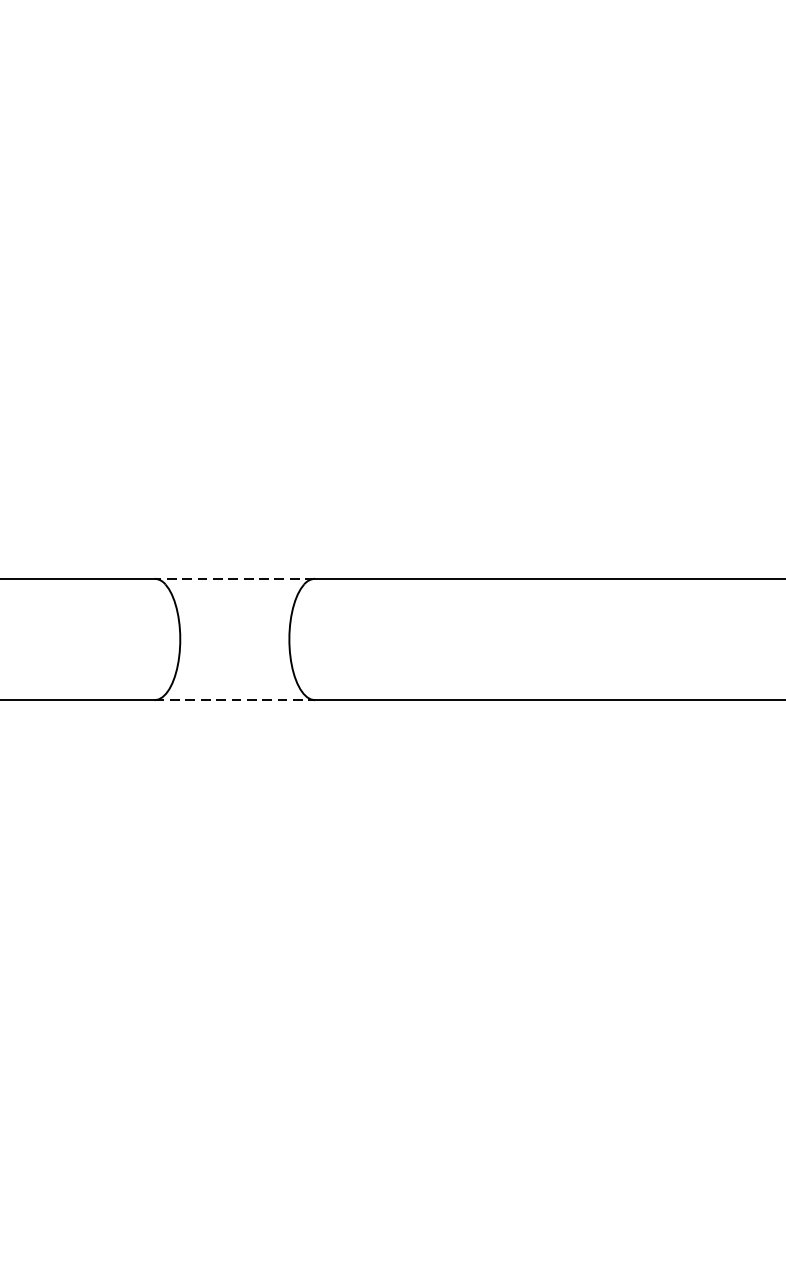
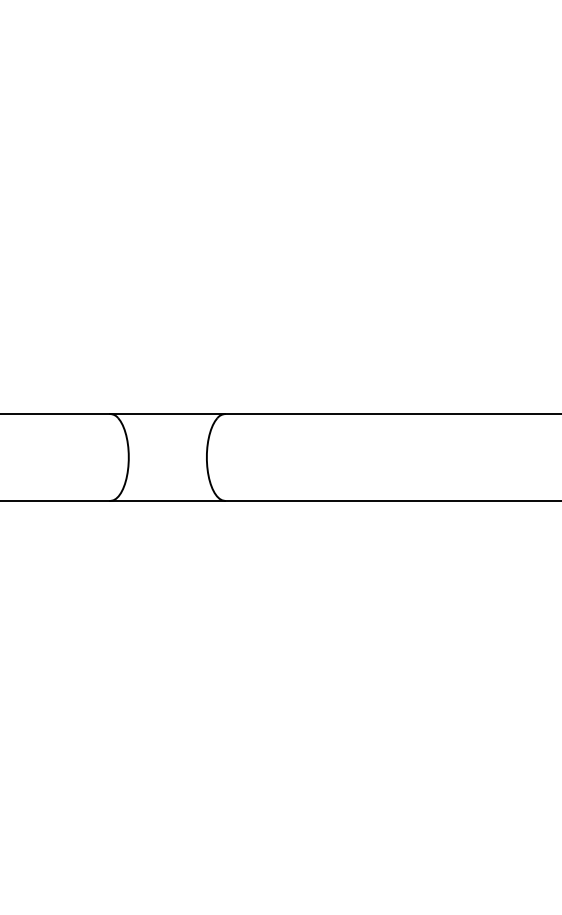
line: (234, 579) -> (167, 414), dashed -> solid
line: (235, 699) -> (168, 500), dashed -> solid

